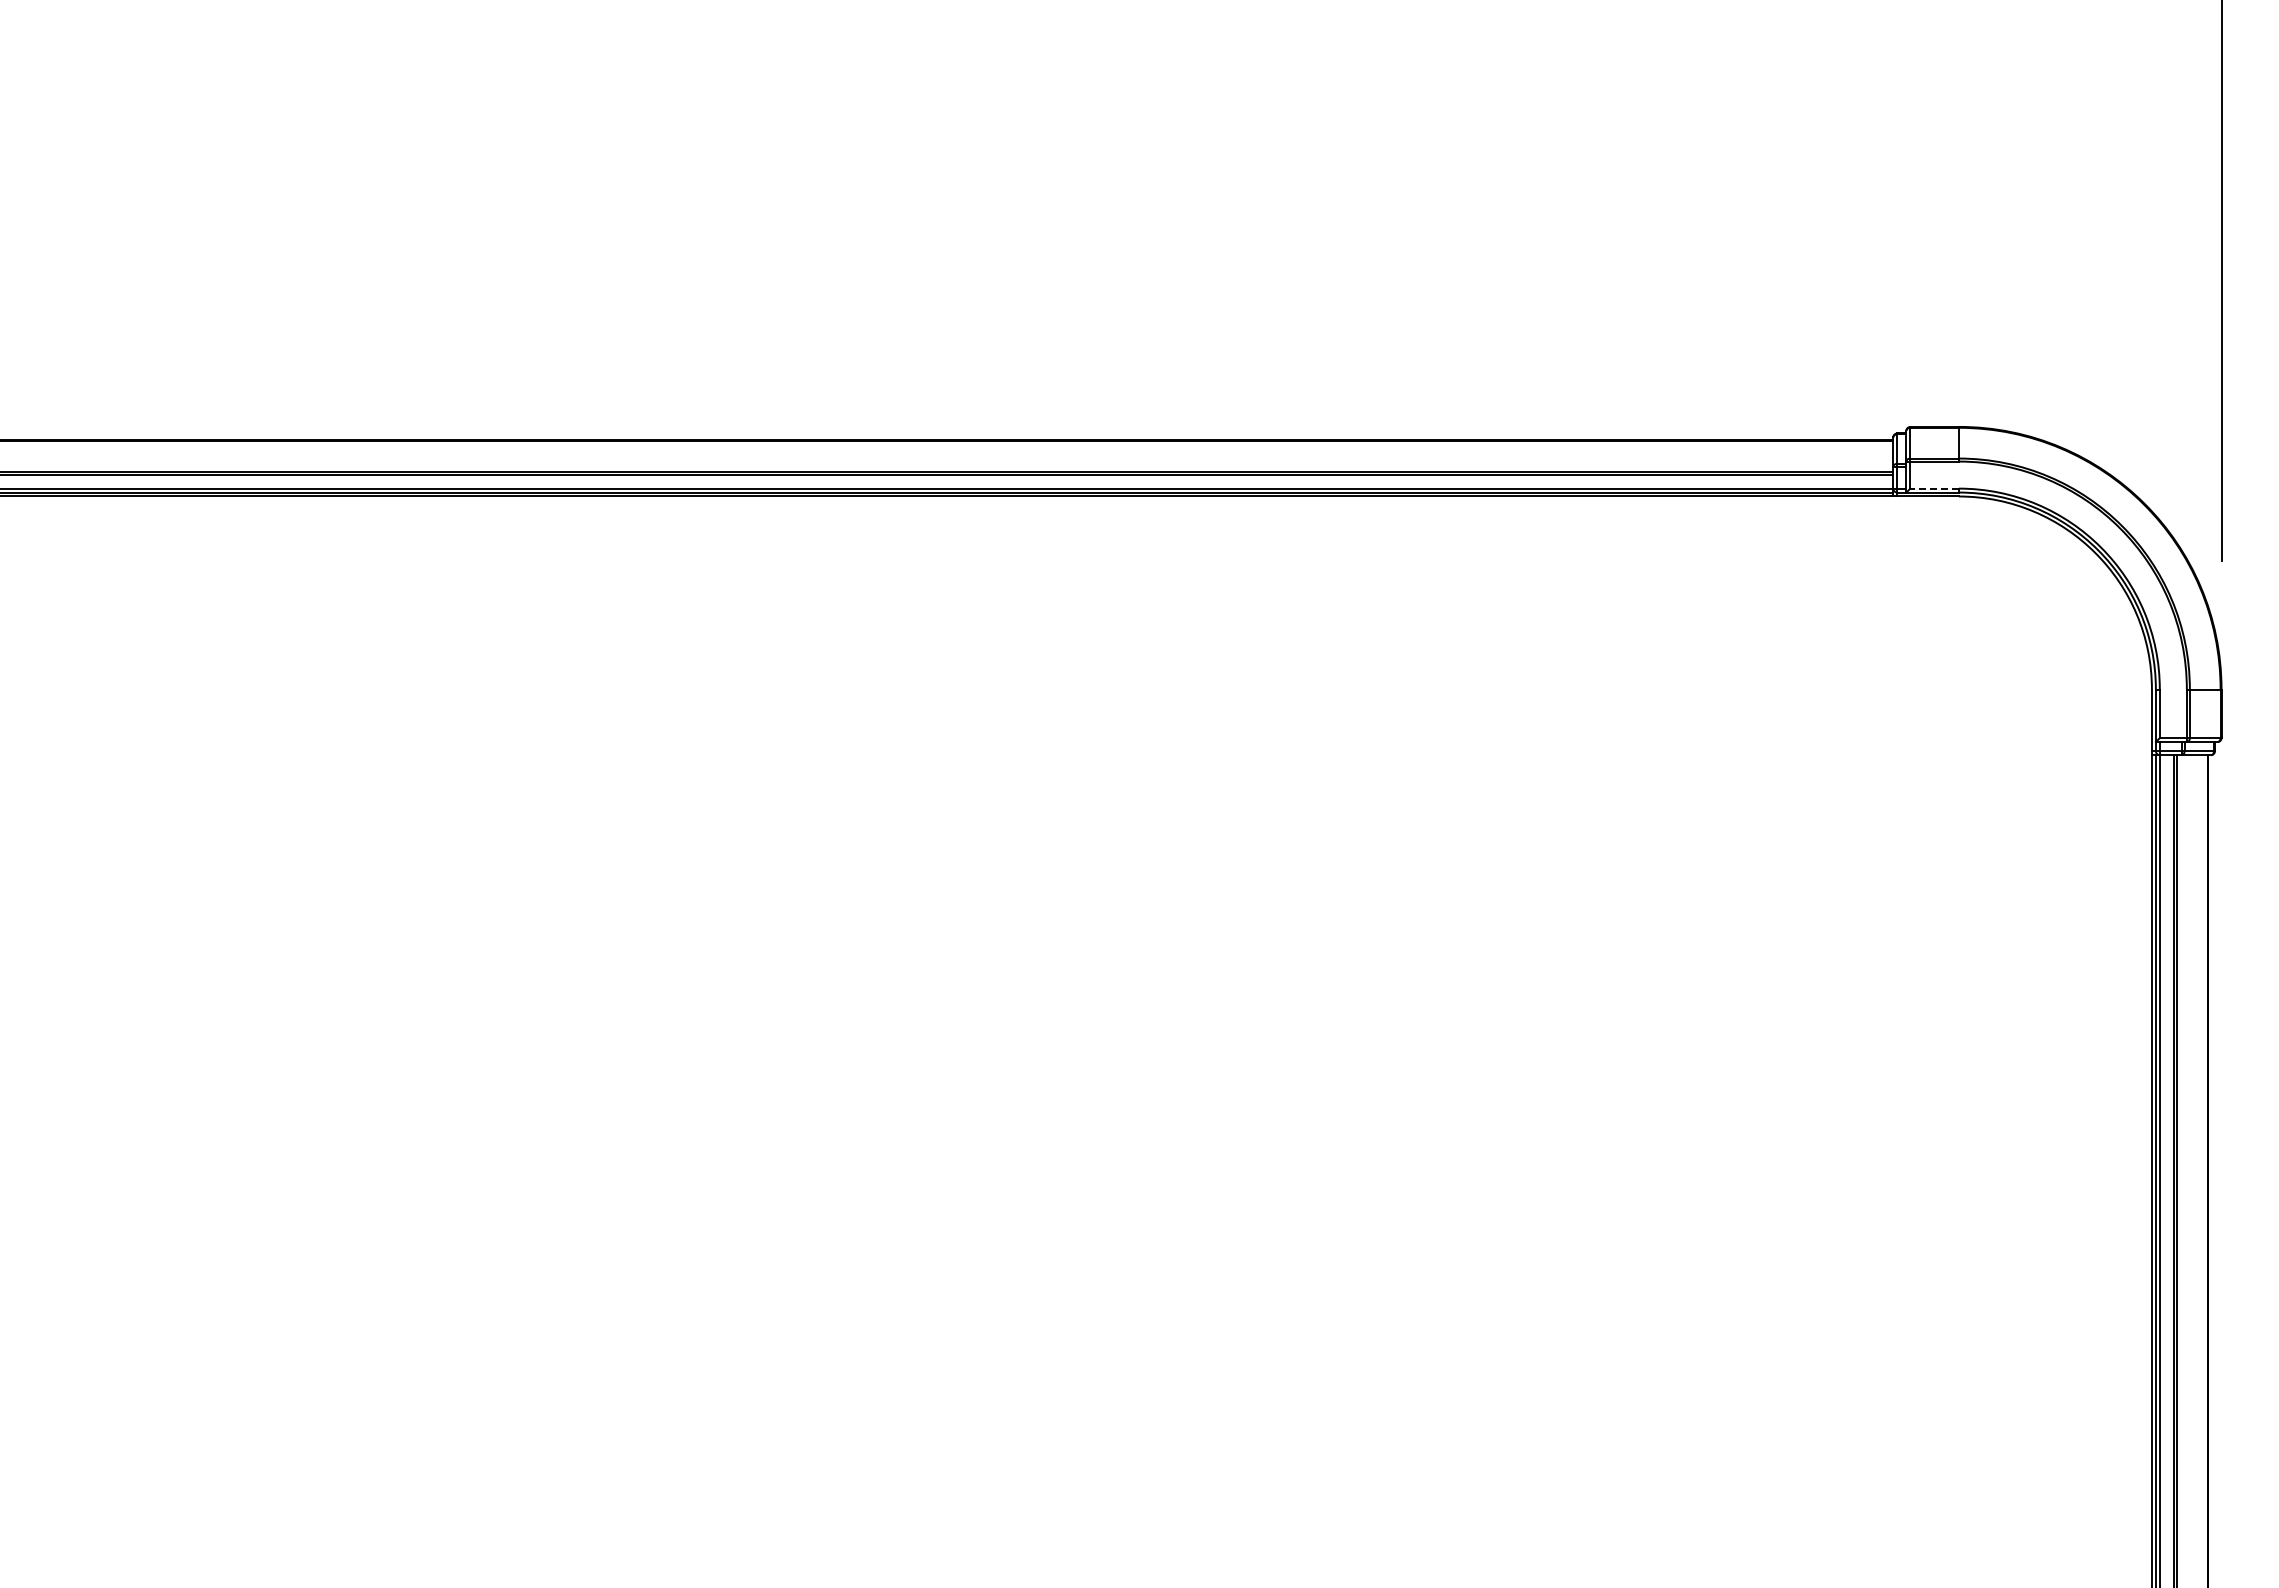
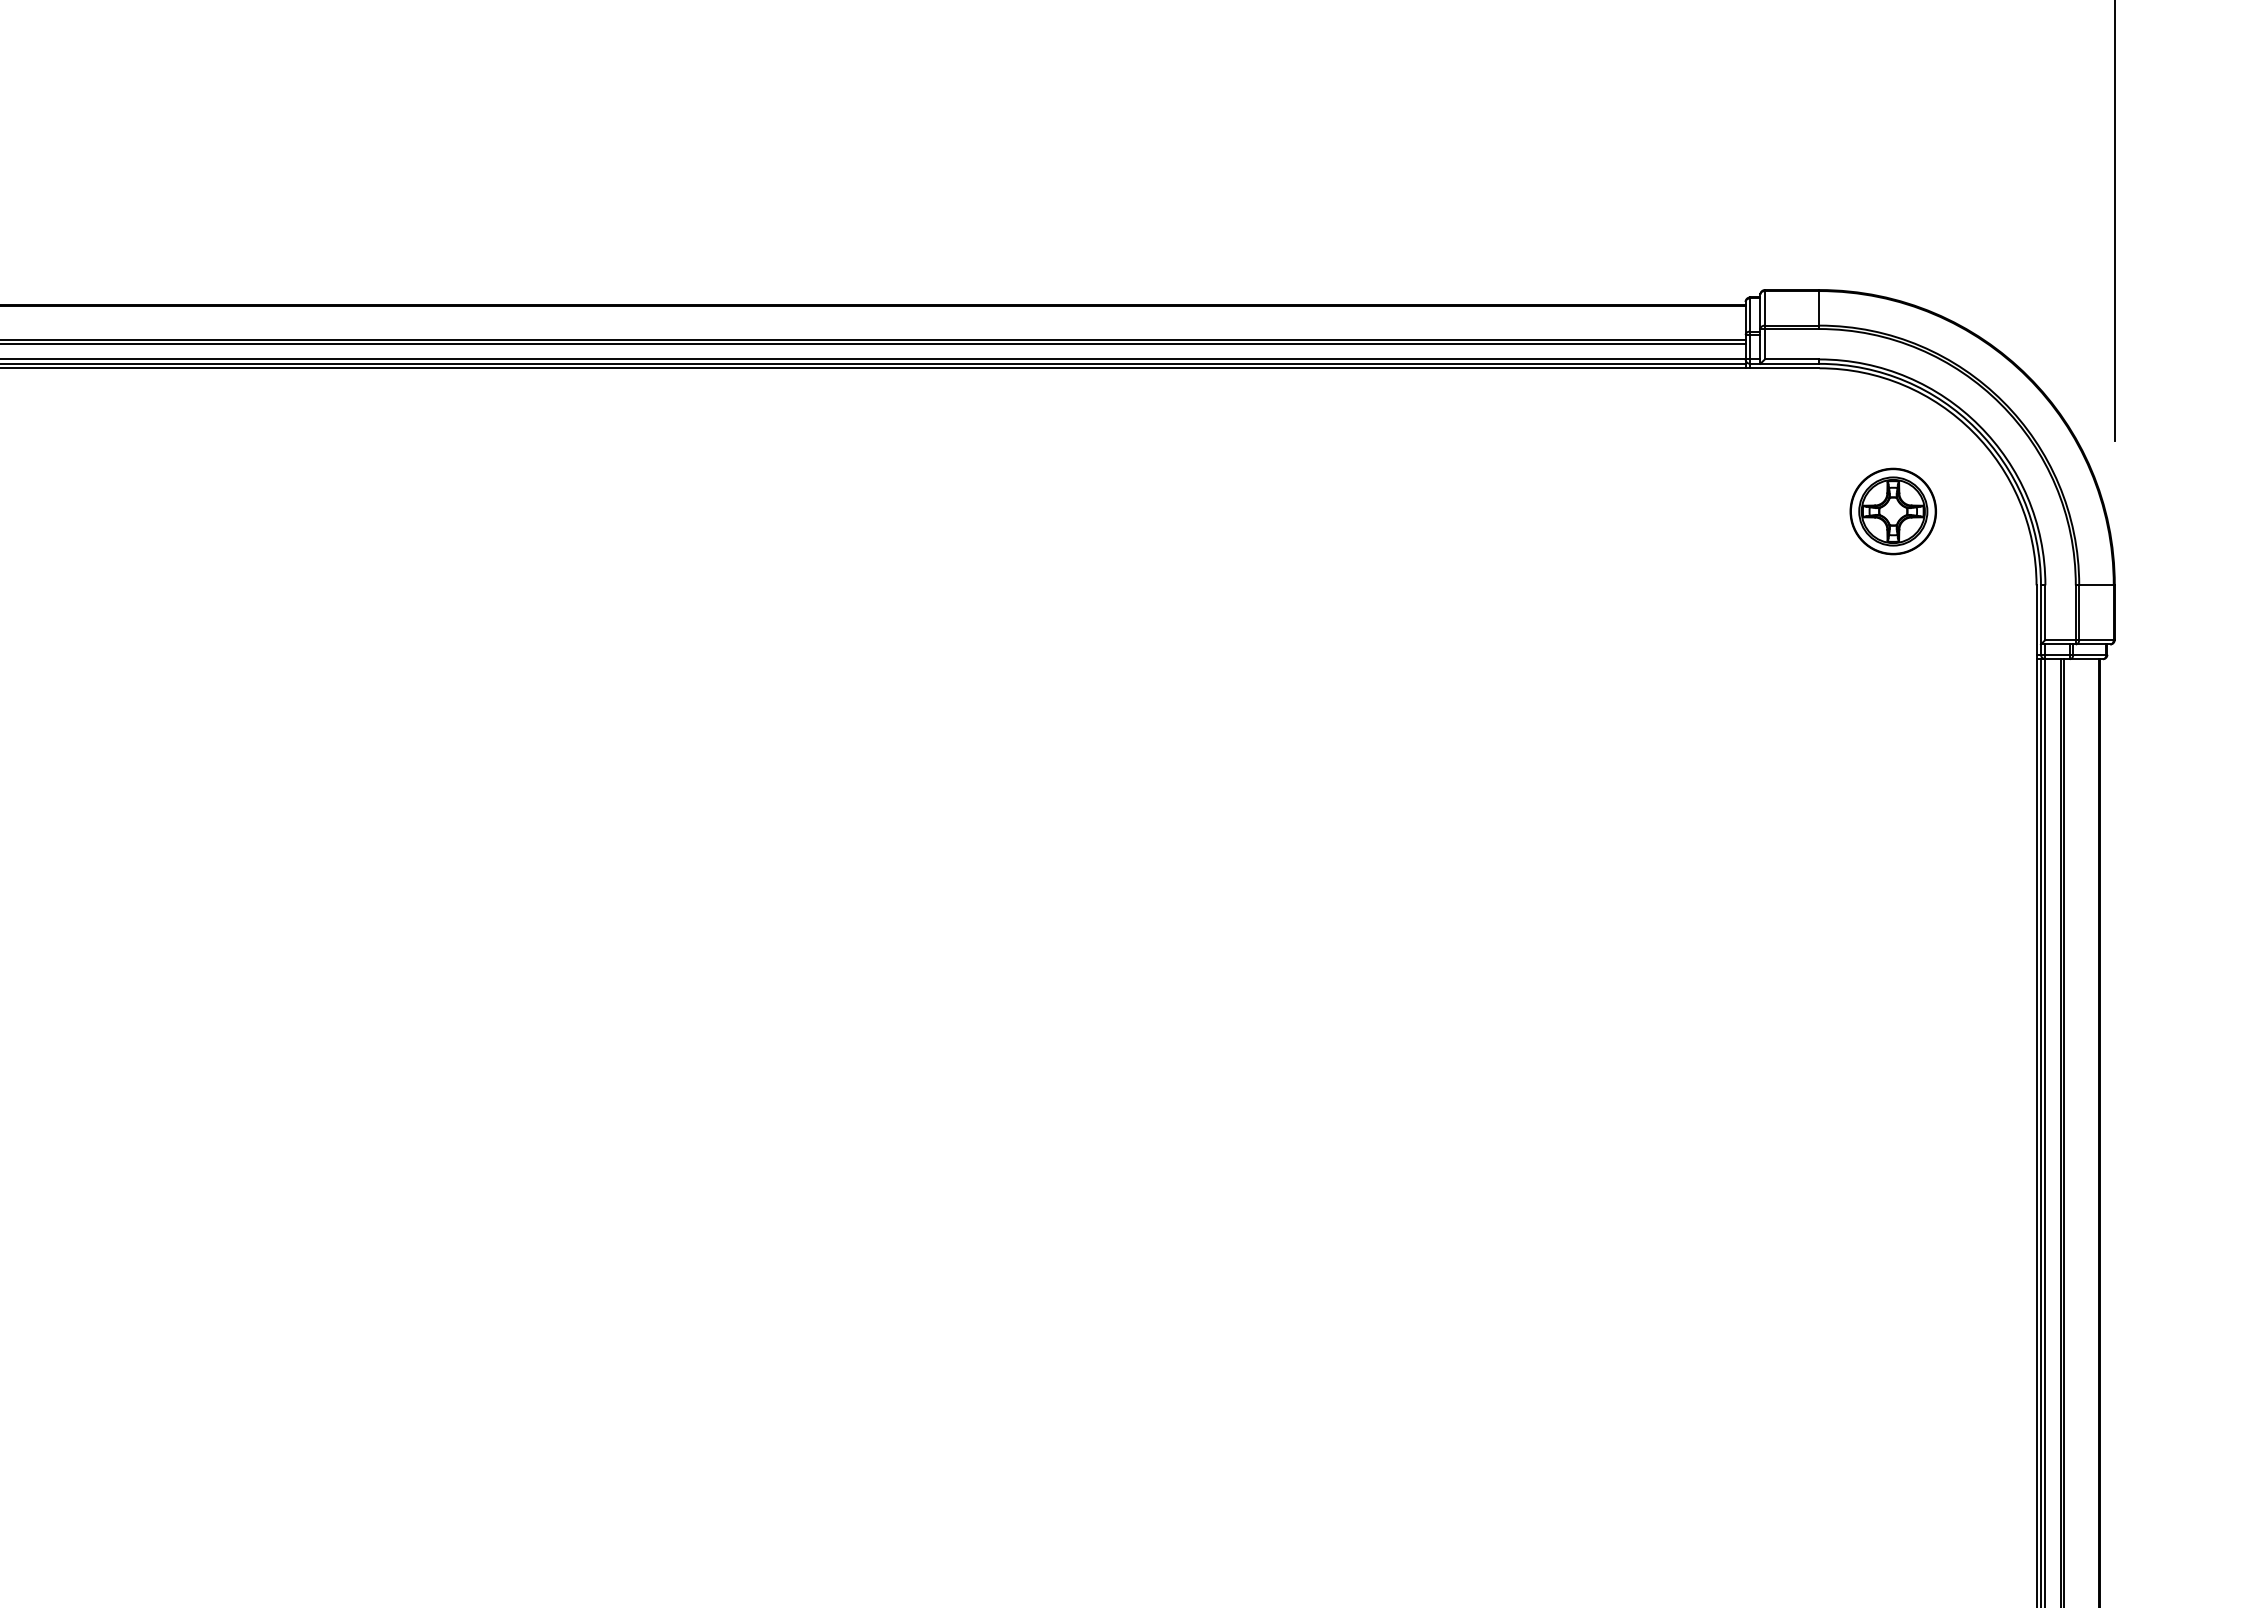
line: (1934, 488) -> (1792, 359), dashed -> solid
part: (2024, 623) -> (1893, 511), added

